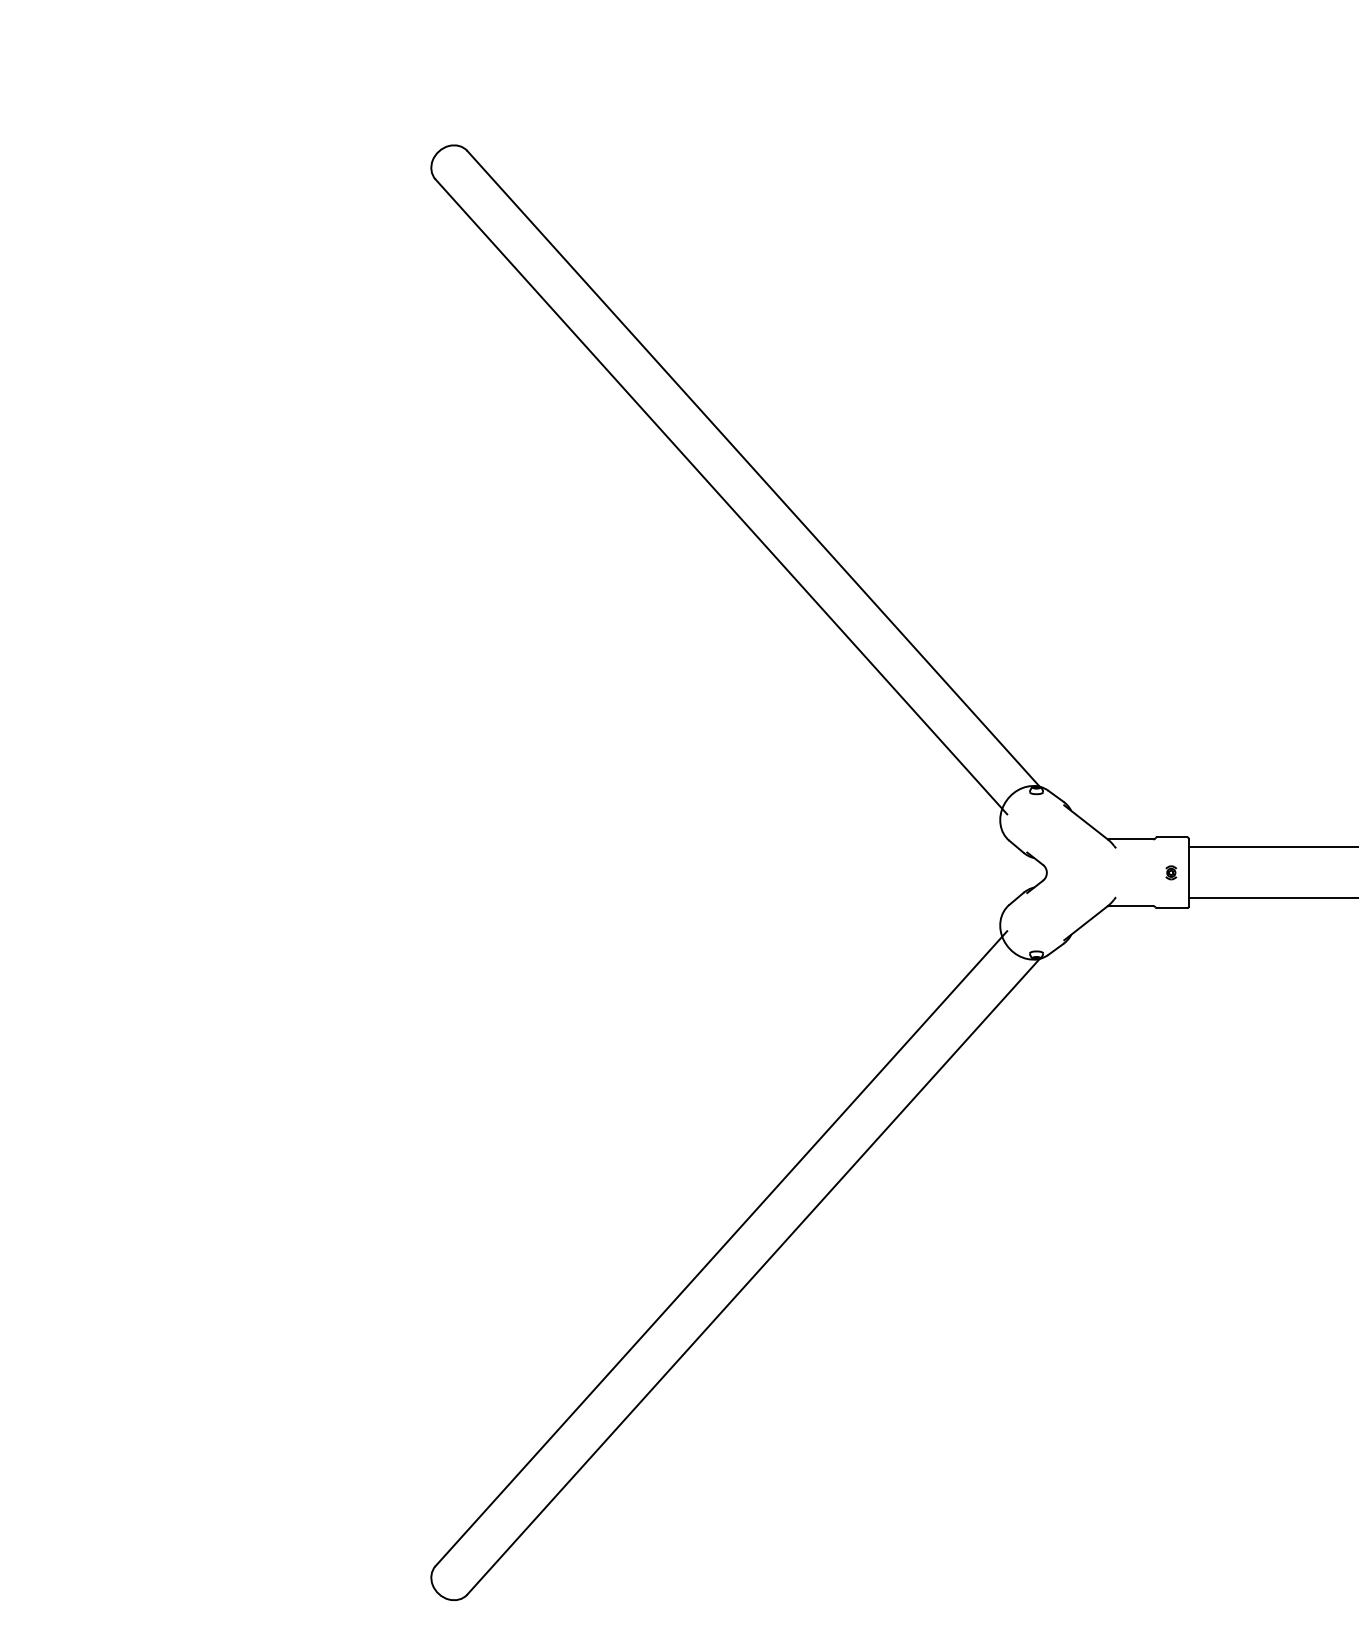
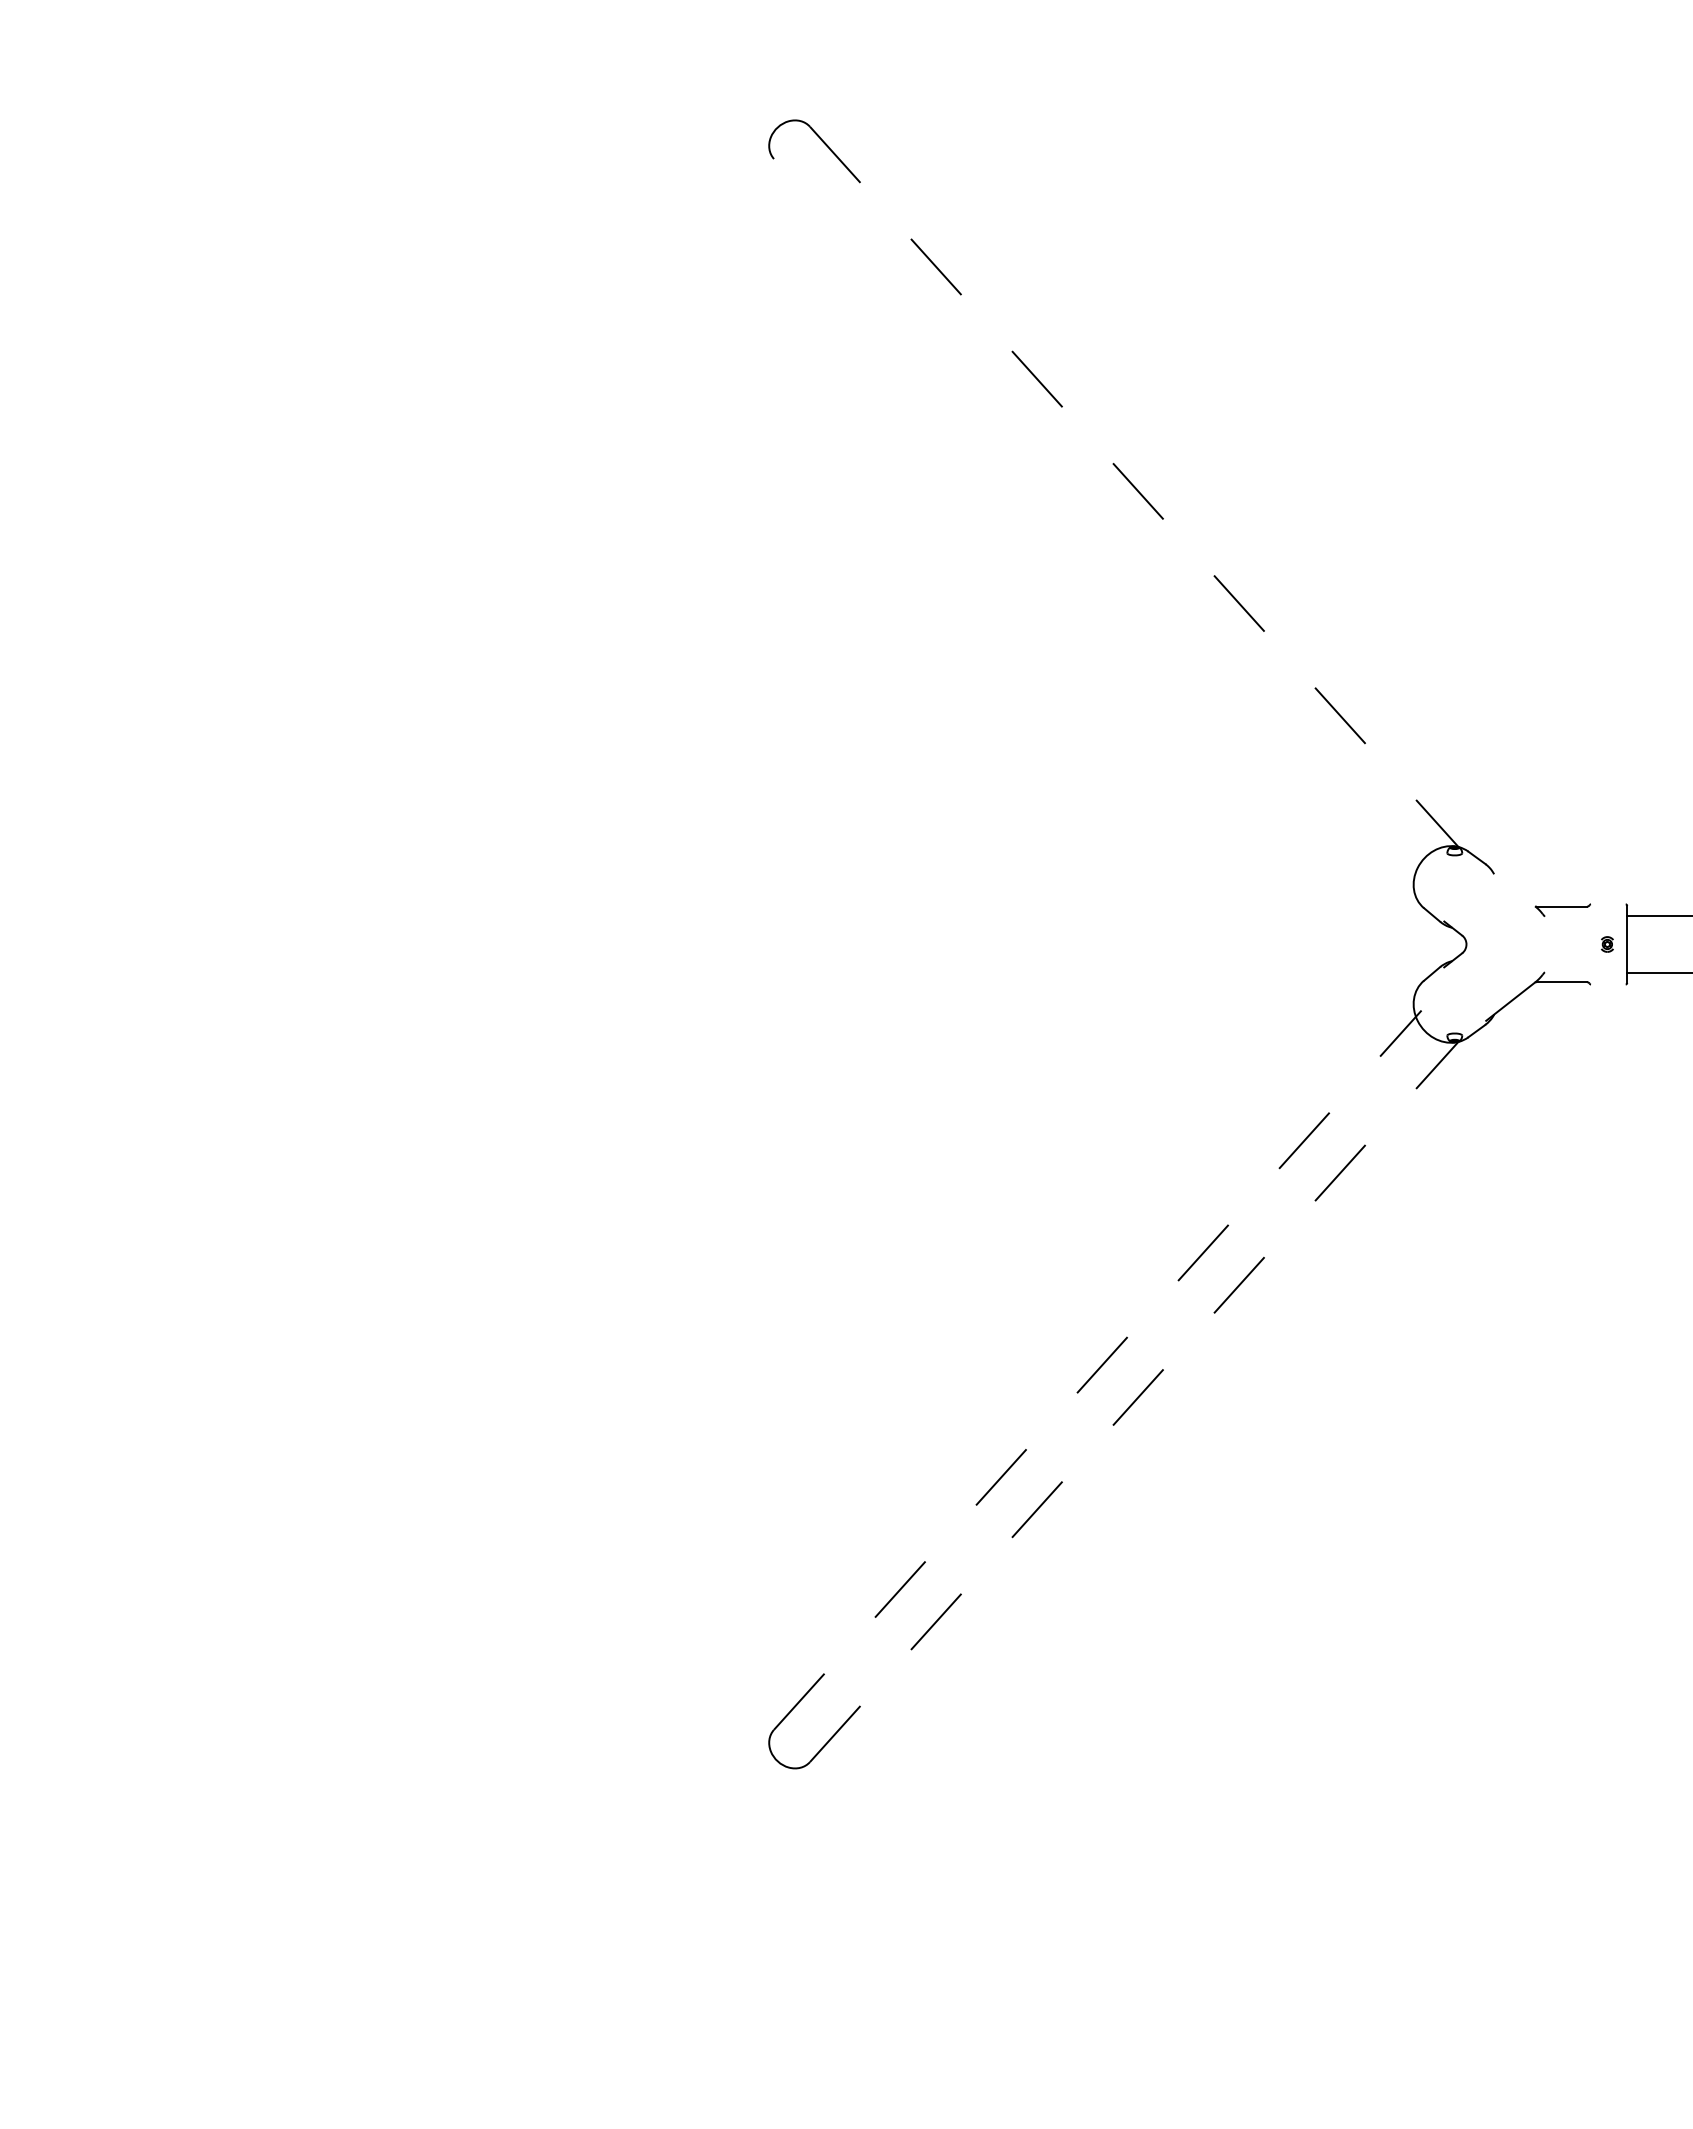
line: (753, 469) -> (1134, 487), solid -> dashed
line: (721, 496) -> (1097, 518), removed
line: (1085, 822) -> (1510, 887), removed
line: (1172, 837) -> (1608, 904), removed
line: (1172, 908) -> (1608, 984), removed
line: (721, 1248) -> (1097, 1370), solid -> dashed
line: (753, 1276) -> (1134, 1401), solid -> dashed

